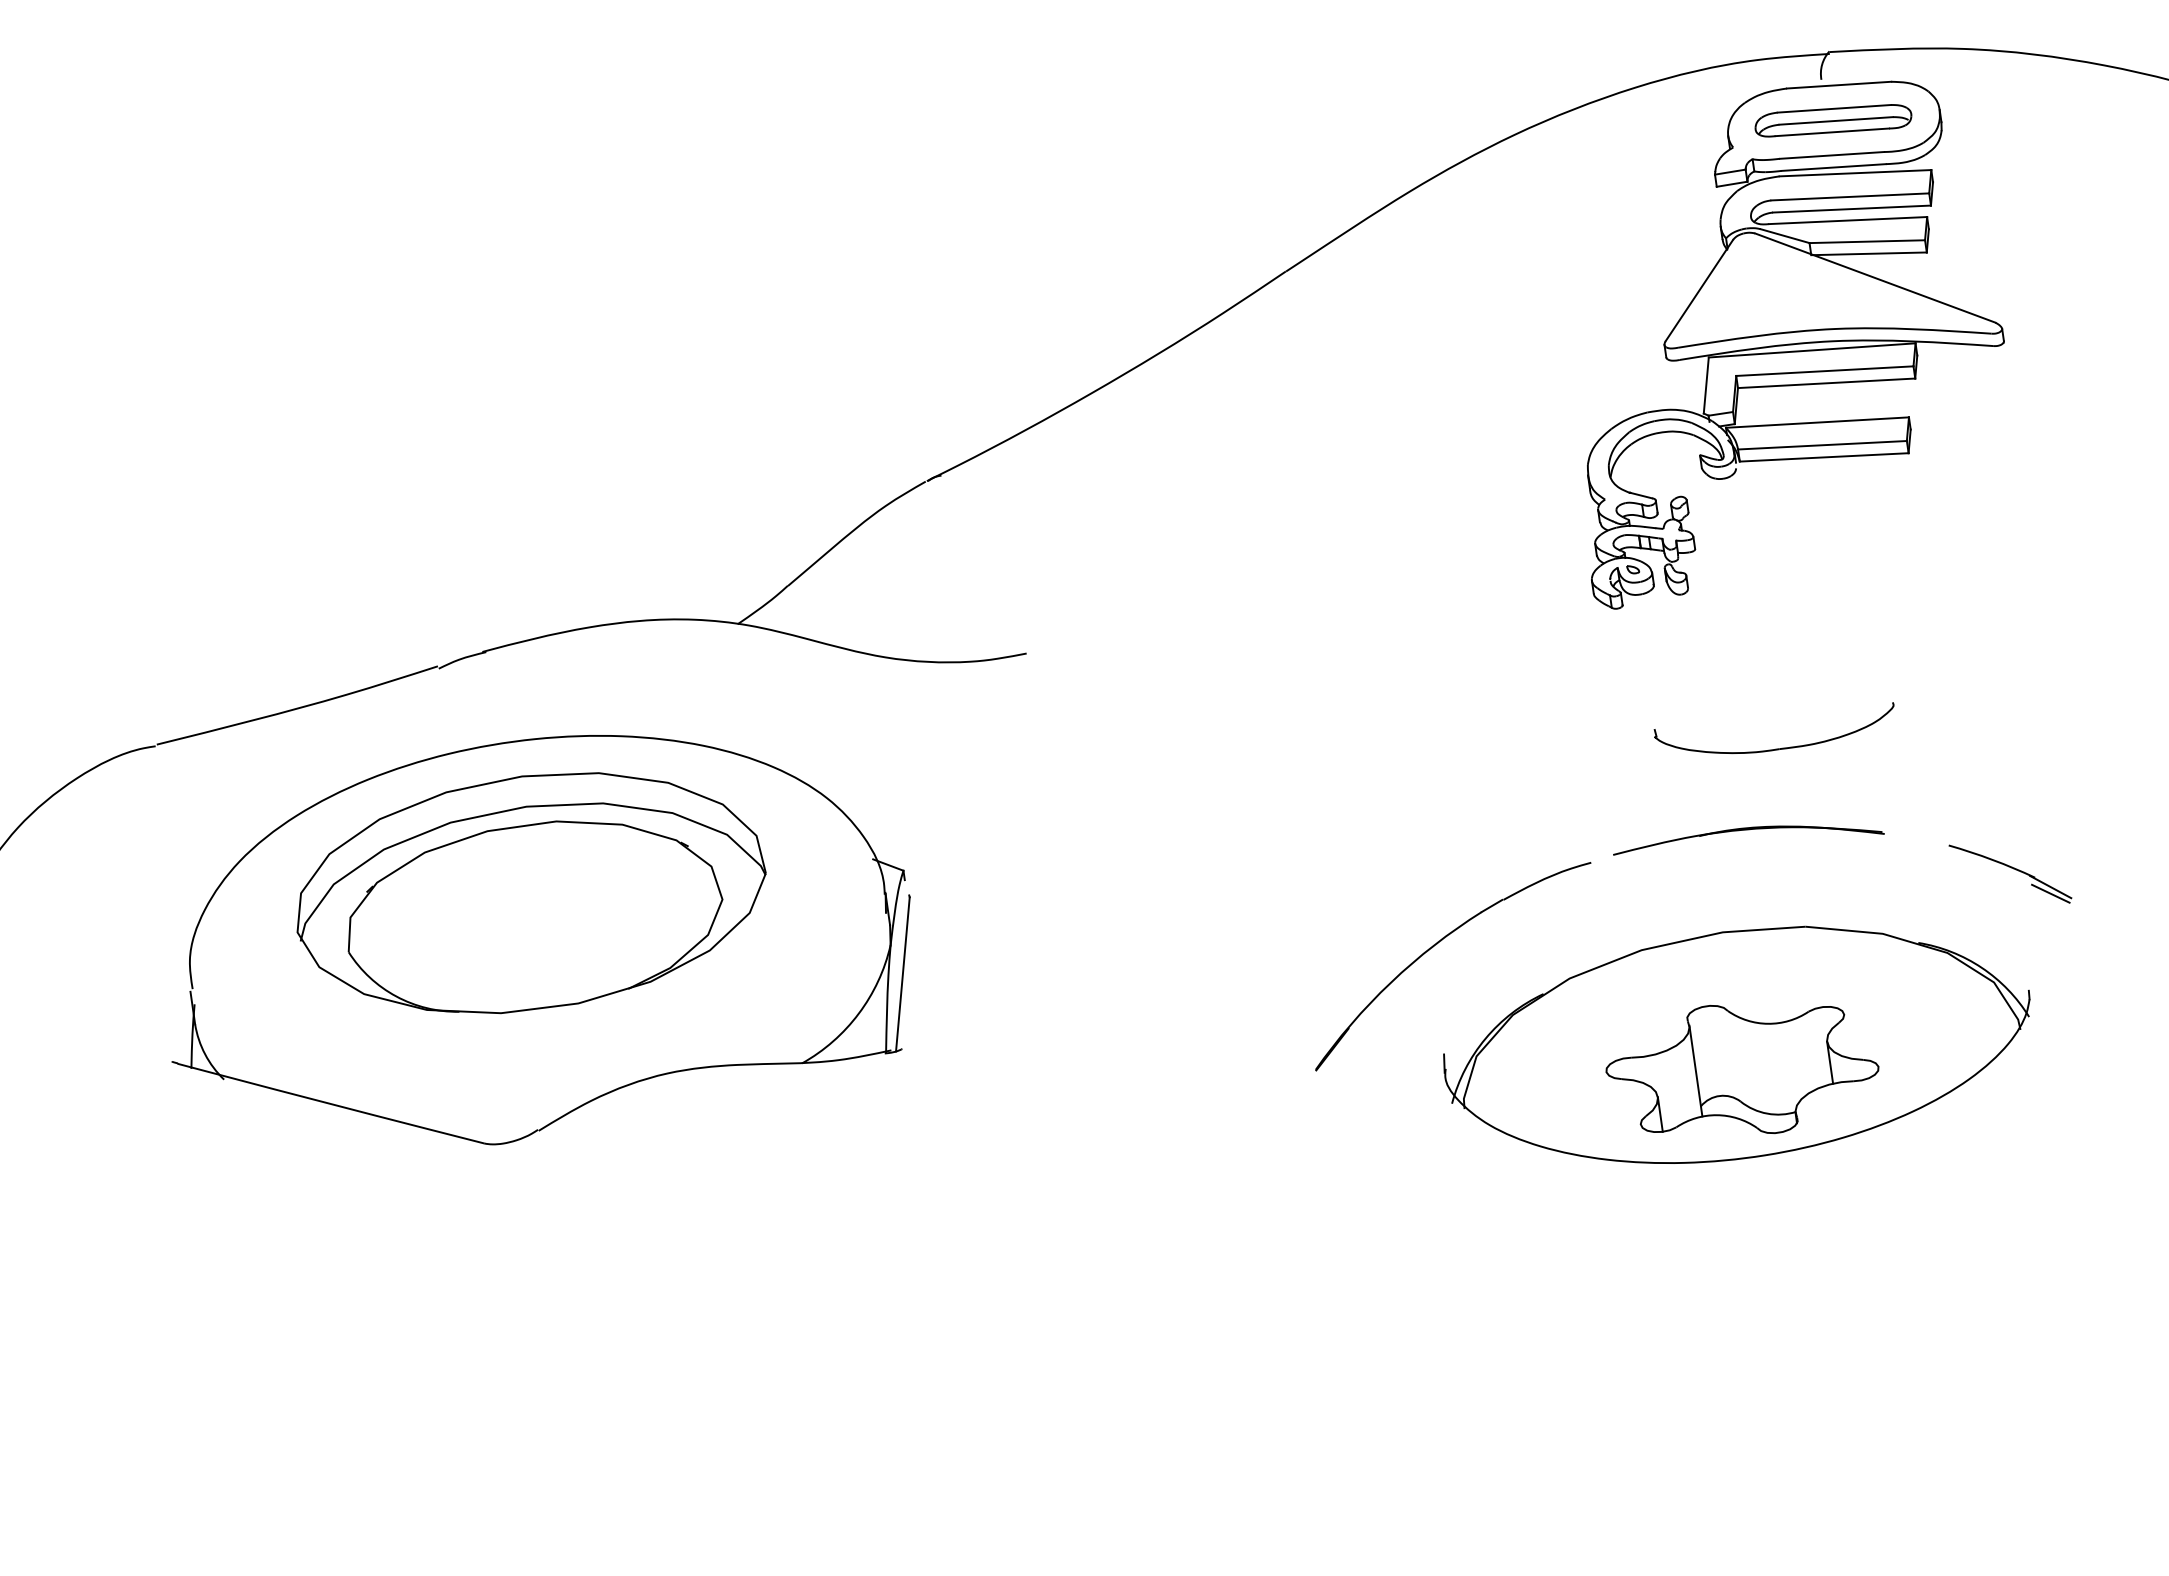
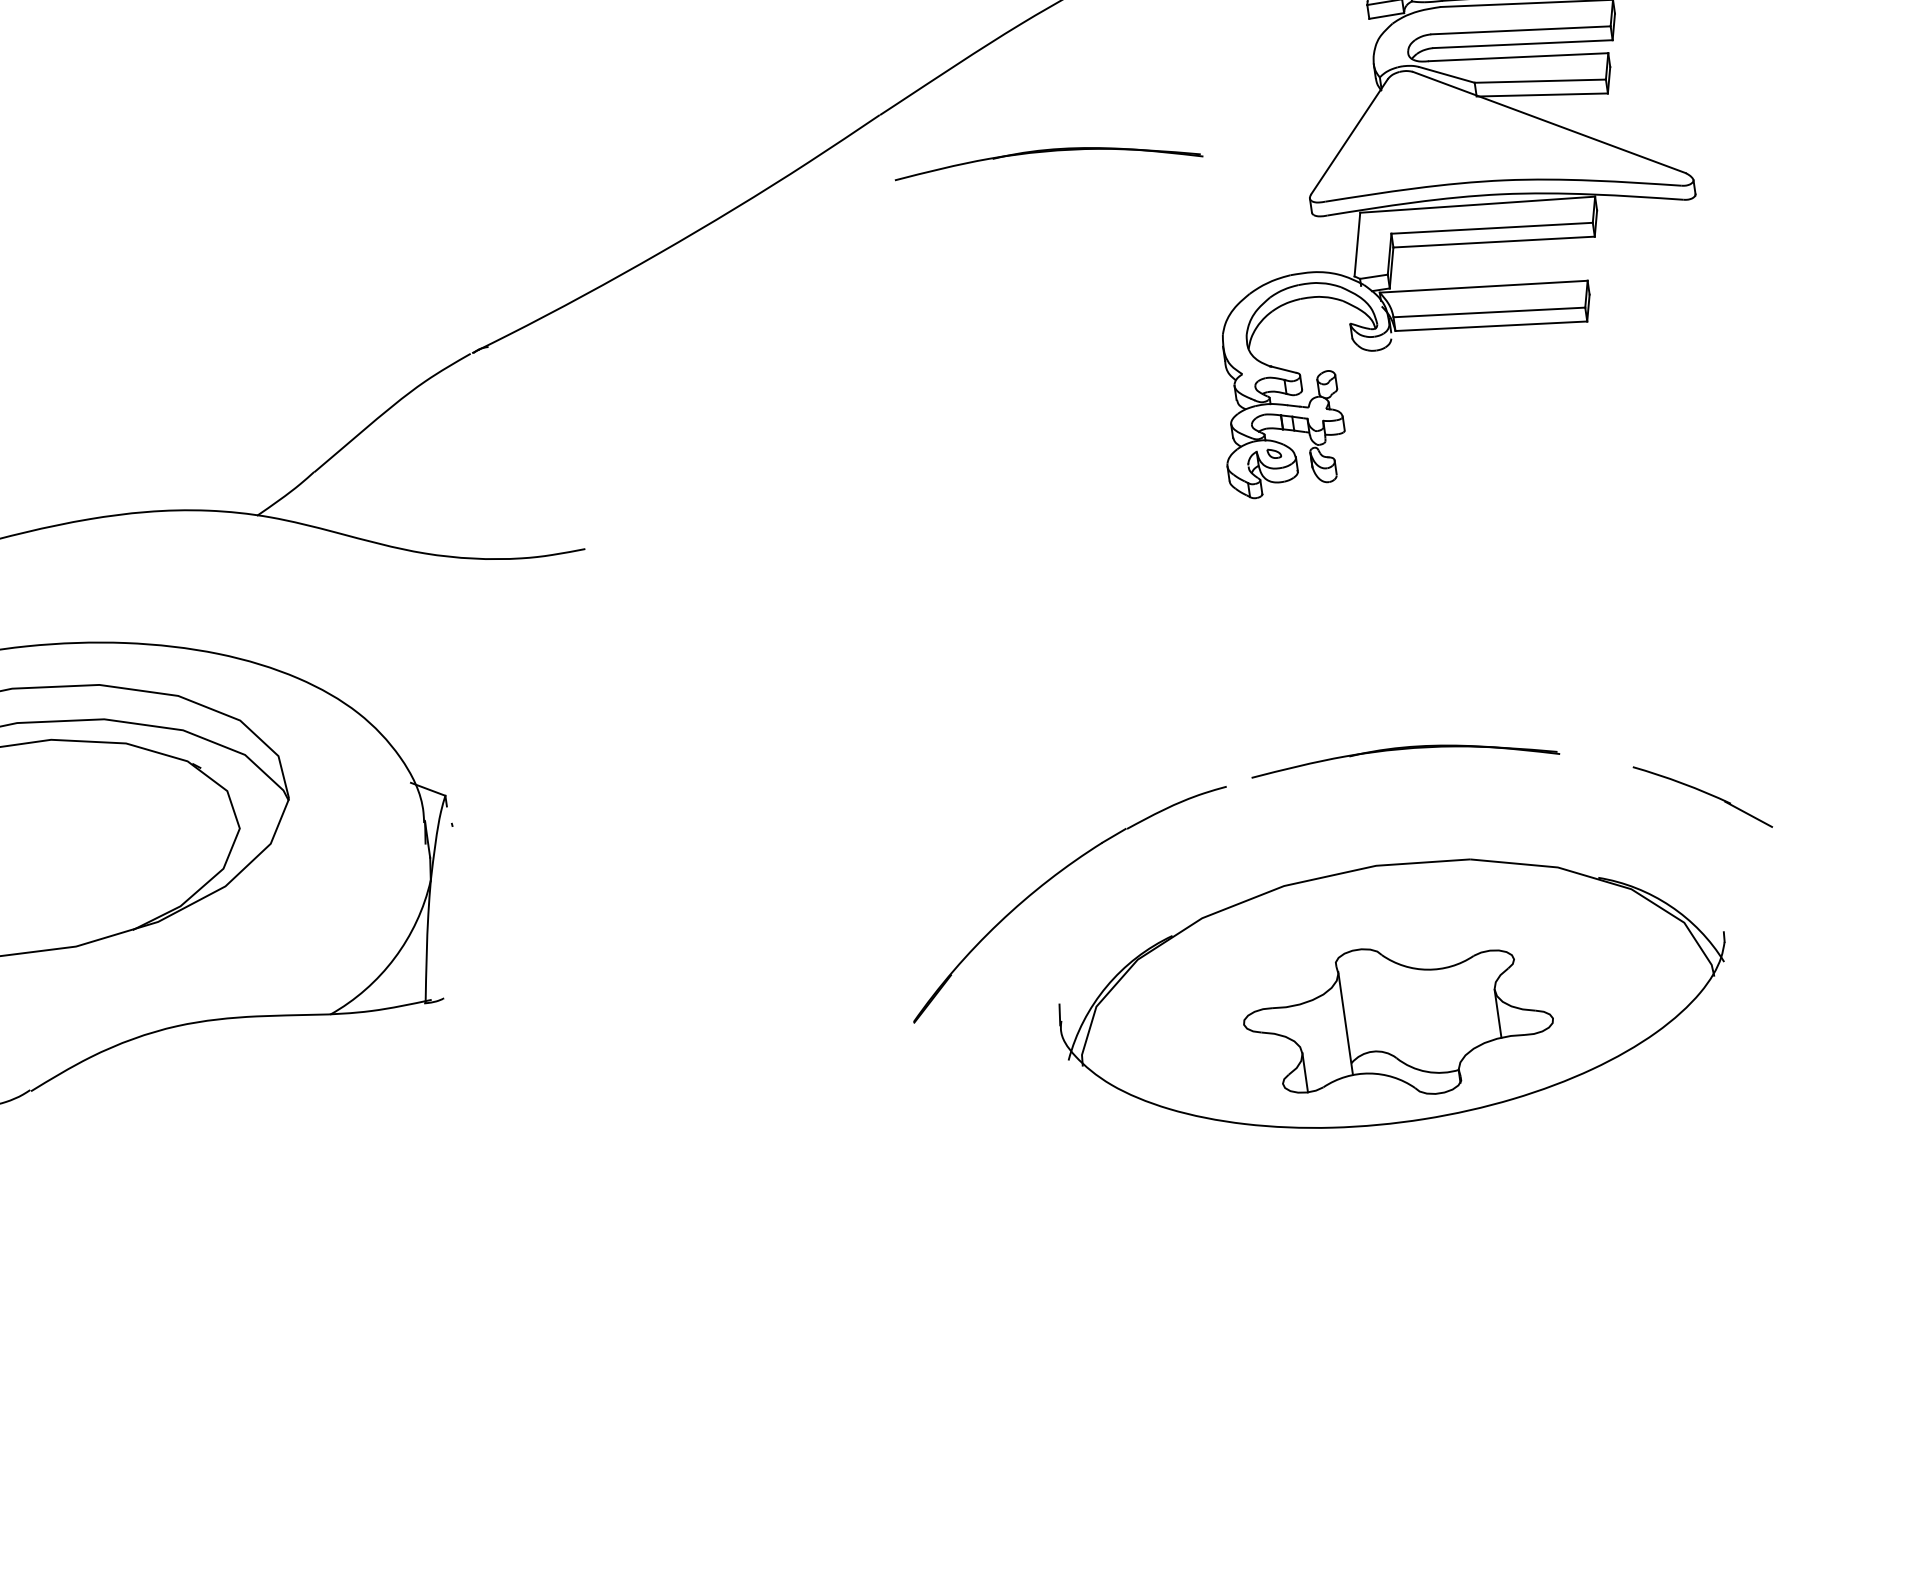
part: (1434, 304) -> (1048, 152), added
part: (1775, 748) -> (1436, 656), removed
line: (2050, 893) -> (1748, 821), removed
line: (902, 974) -> (444, 913), removed

